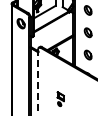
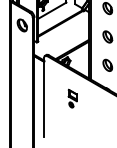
line: (38, 79) -> (44, 96), dashed -> solid
part: (60, 98) -> (72, 97), moved

